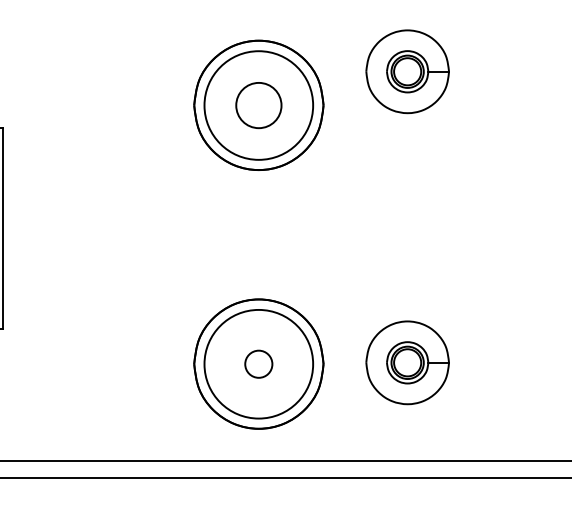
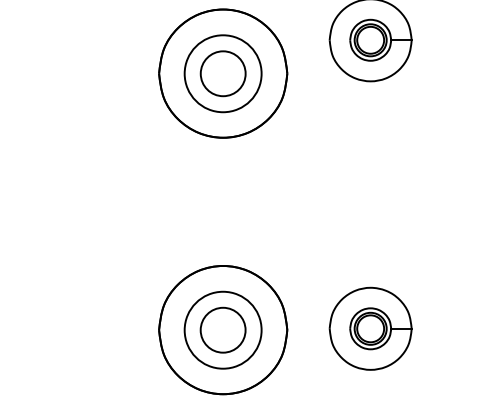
circle: (258, 105) -> (222, 73), size x0.71
circle: (258, 363) -> (222, 329), size x1.67
circle: (258, 364) -> (222, 330), size x0.71

